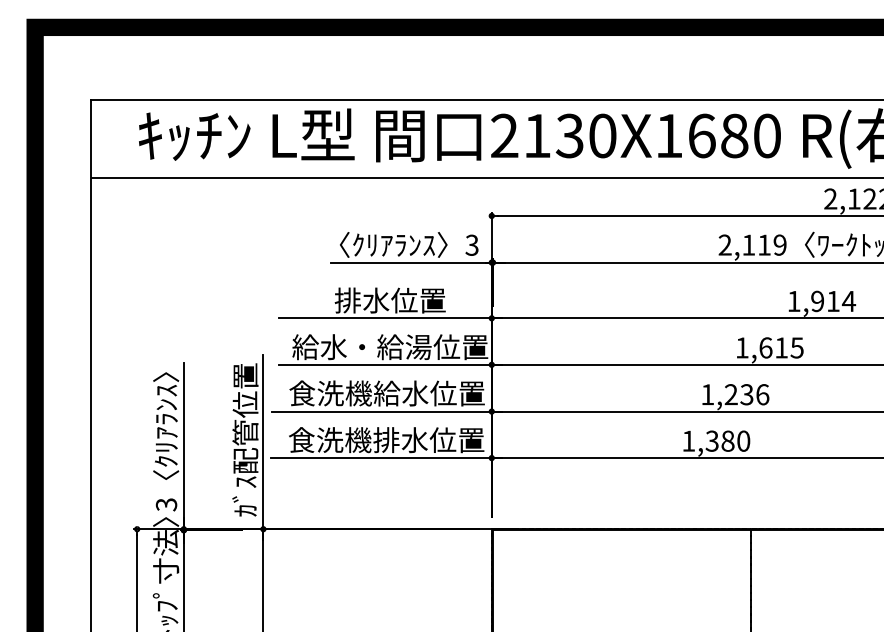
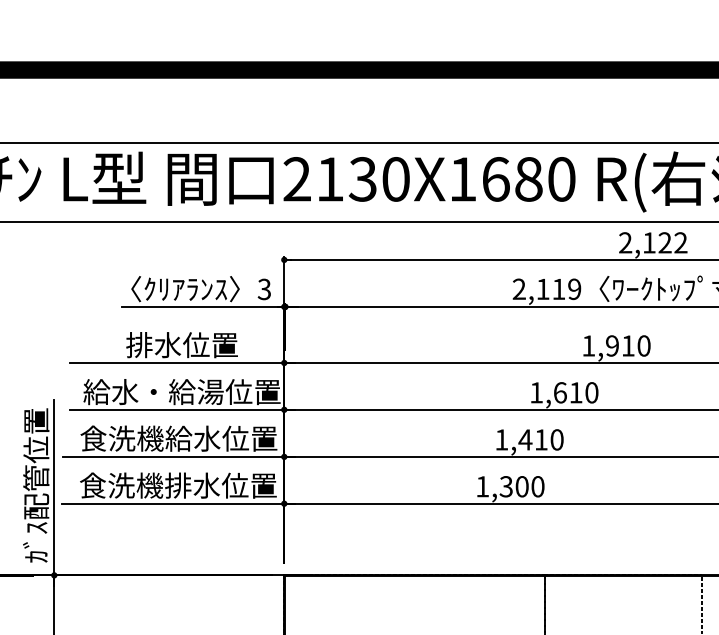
text: (848, 301) -> (643, 346), 1,914 -> 1,910
text: (796, 347) -> (591, 392), 1,615 -> 1,610
text: (746, 394) -> (540, 439), 1,236 -> 1,410
text: (727, 441) -> (521, 487), 1,380 -> 1,300

